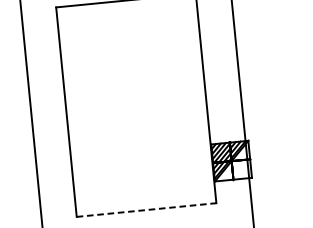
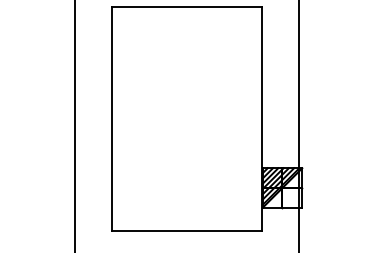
line: (146, 210) -> (187, 231), dashed -> solid

